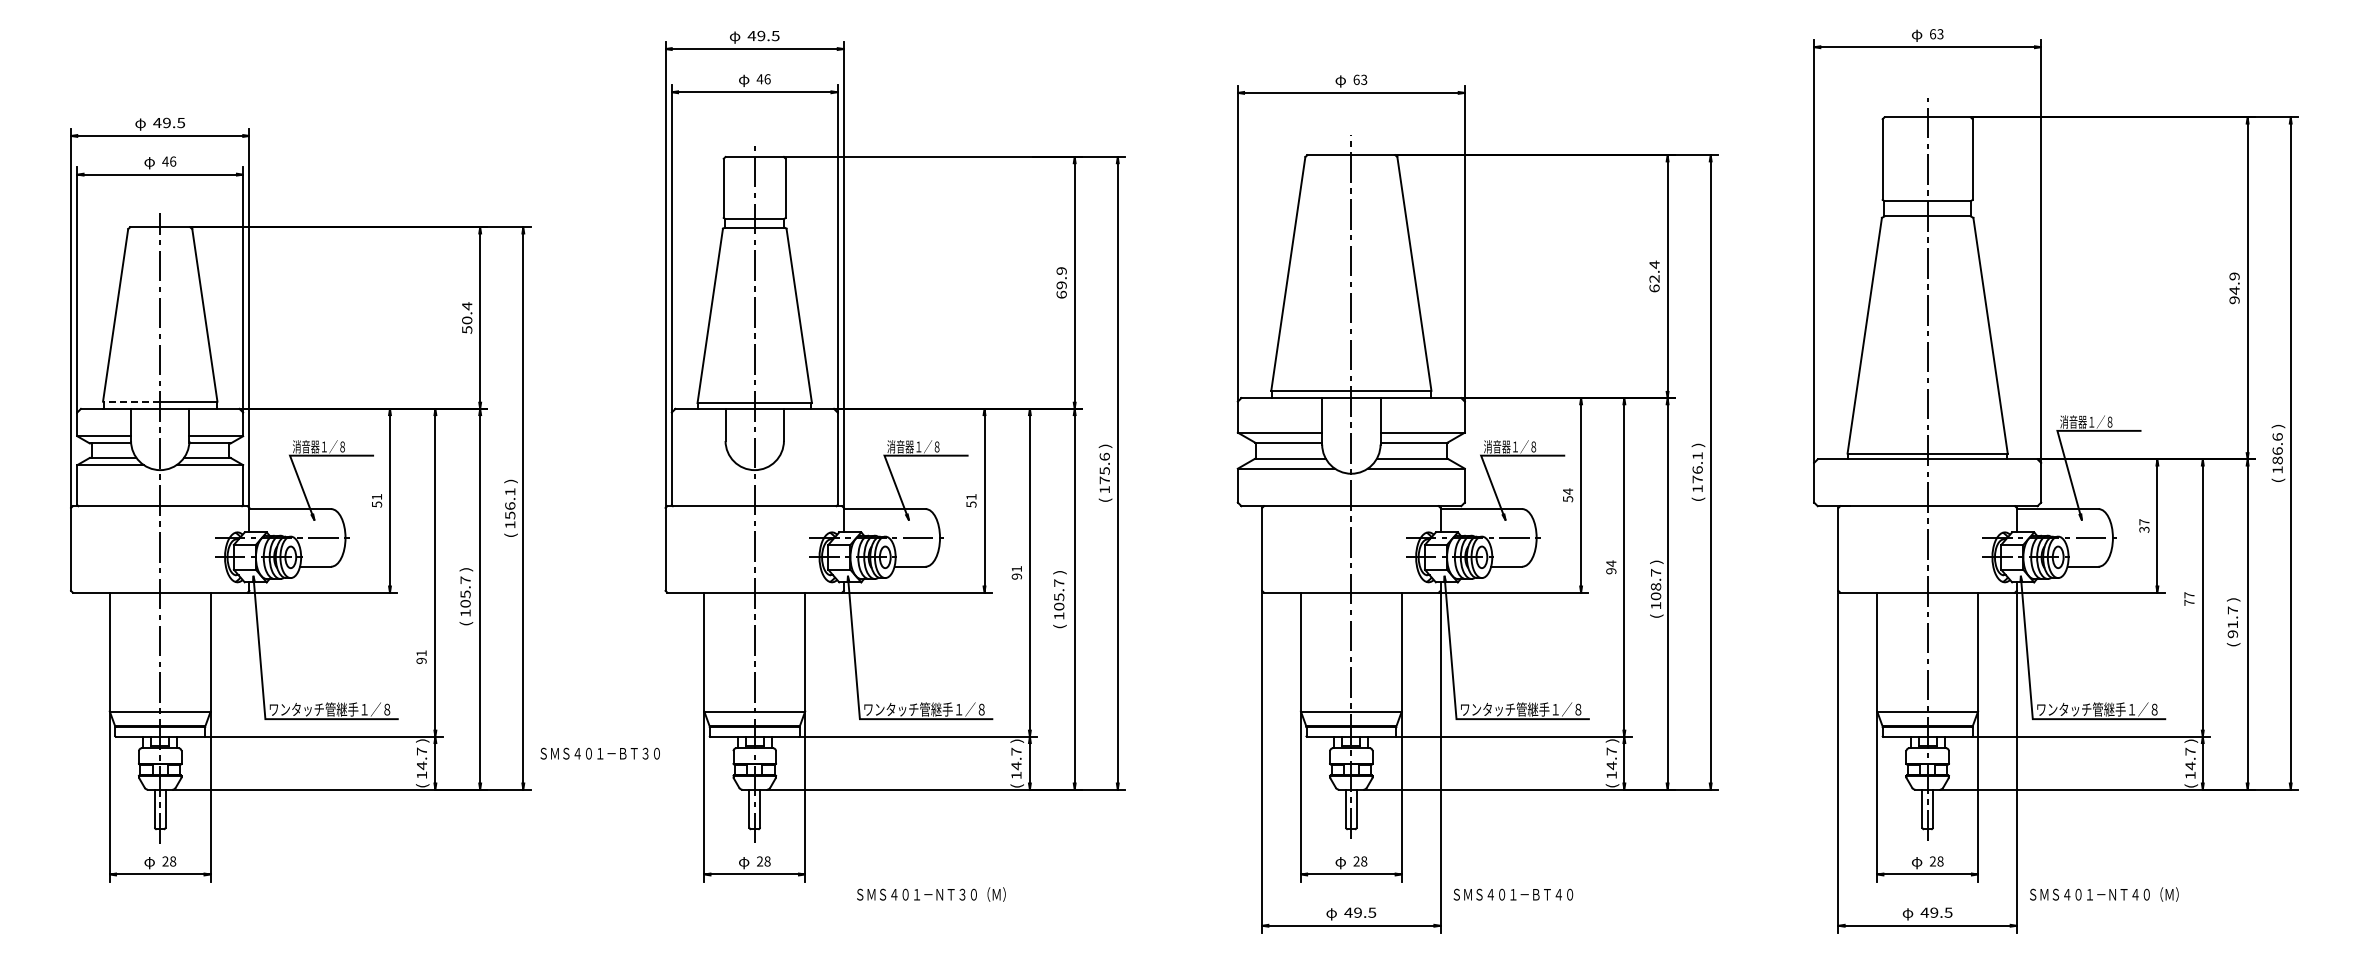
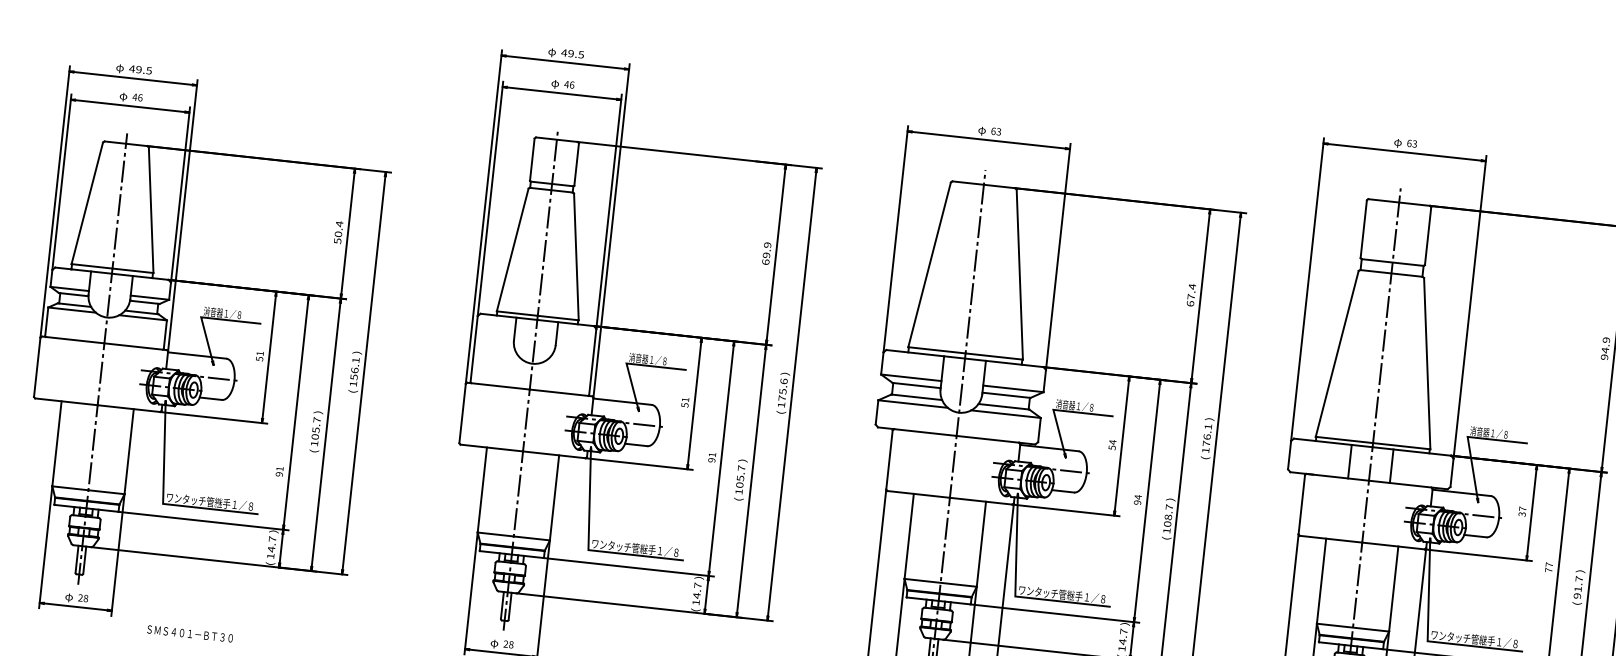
text: (1654, 278) -> (1191, 296), 62.4 -> 67.4
line: (131, 401) -> (91, 266), dashed -> solid
line: (1898, 482) -> (1349, 461), added
line: (1956, 482) -> (1391, 466), added
text: (599, 753) -> (189, 633), moved

